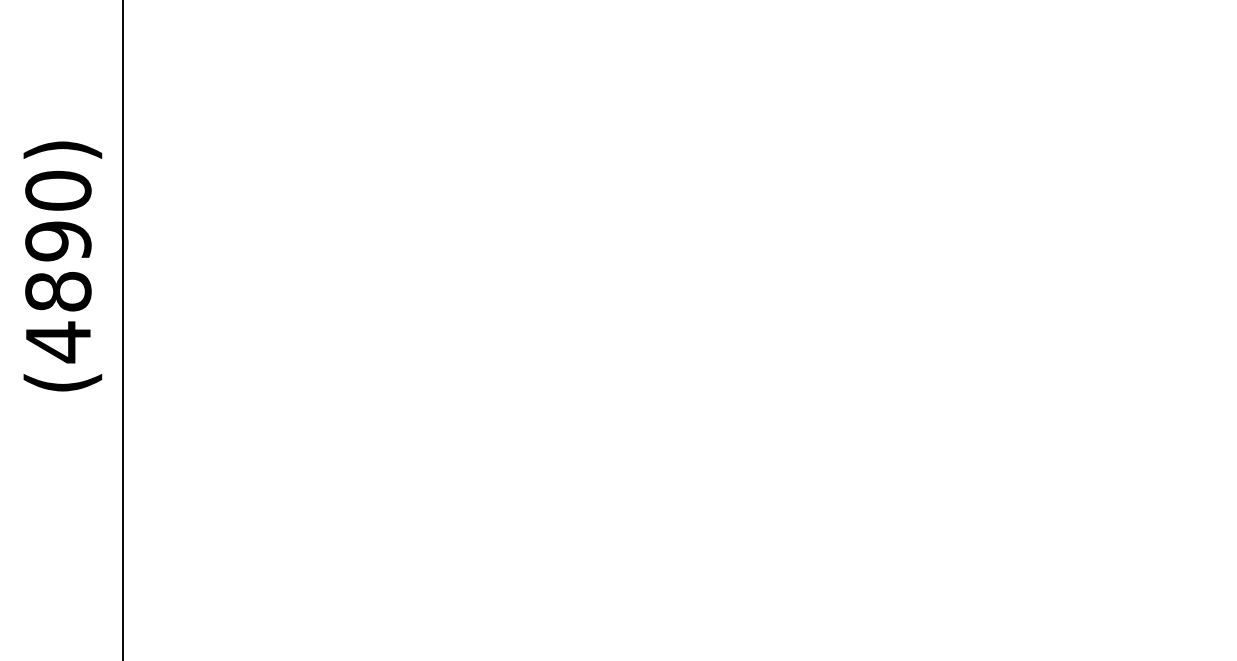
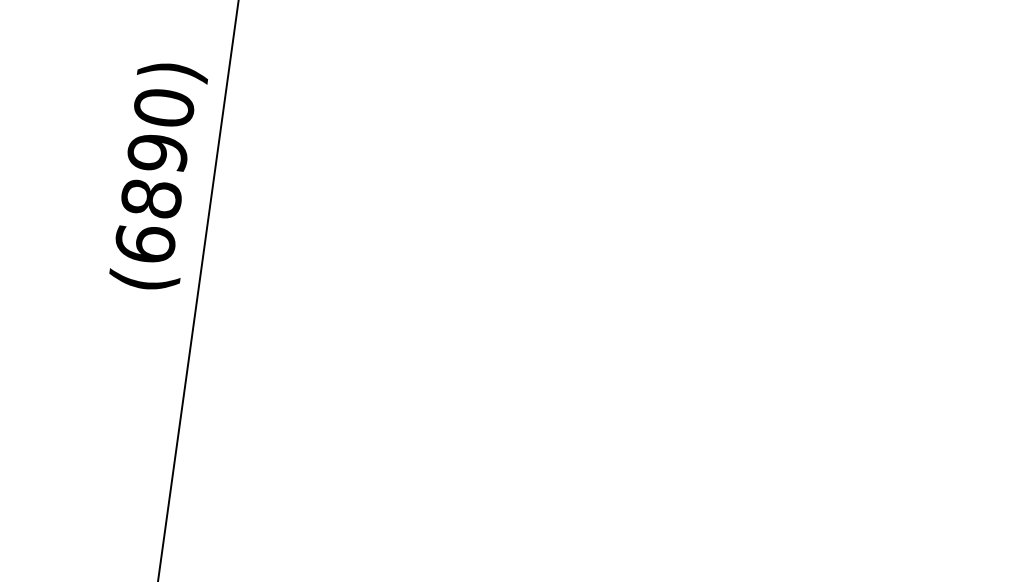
text: (58, 342) -> (145, 244), (4890) -> (6890)

